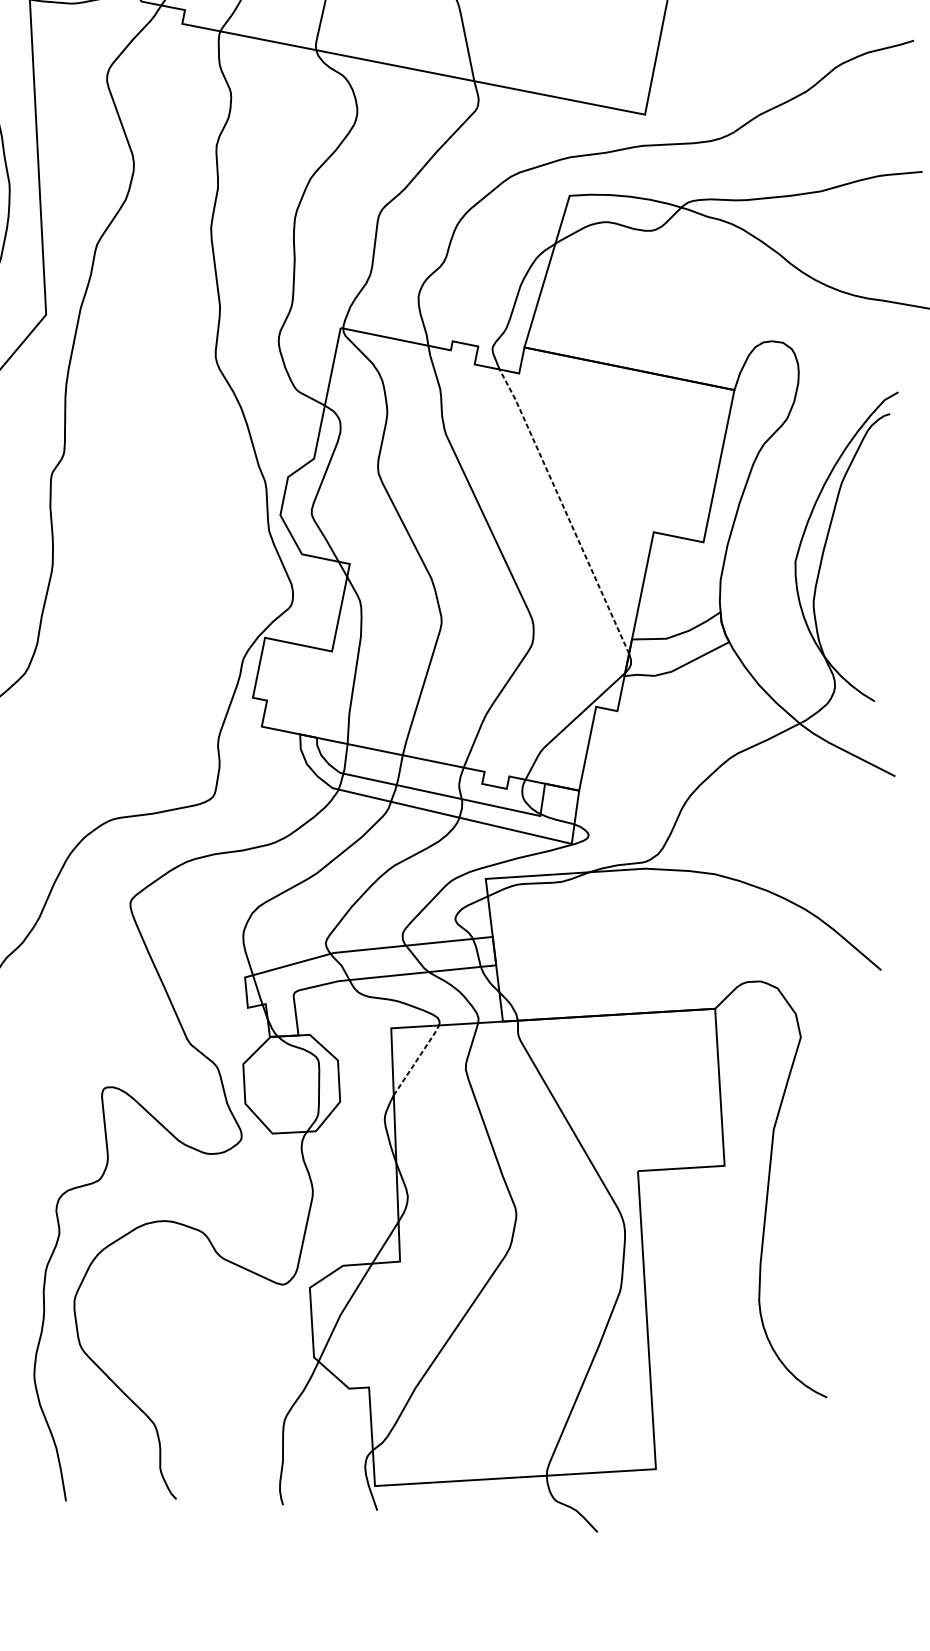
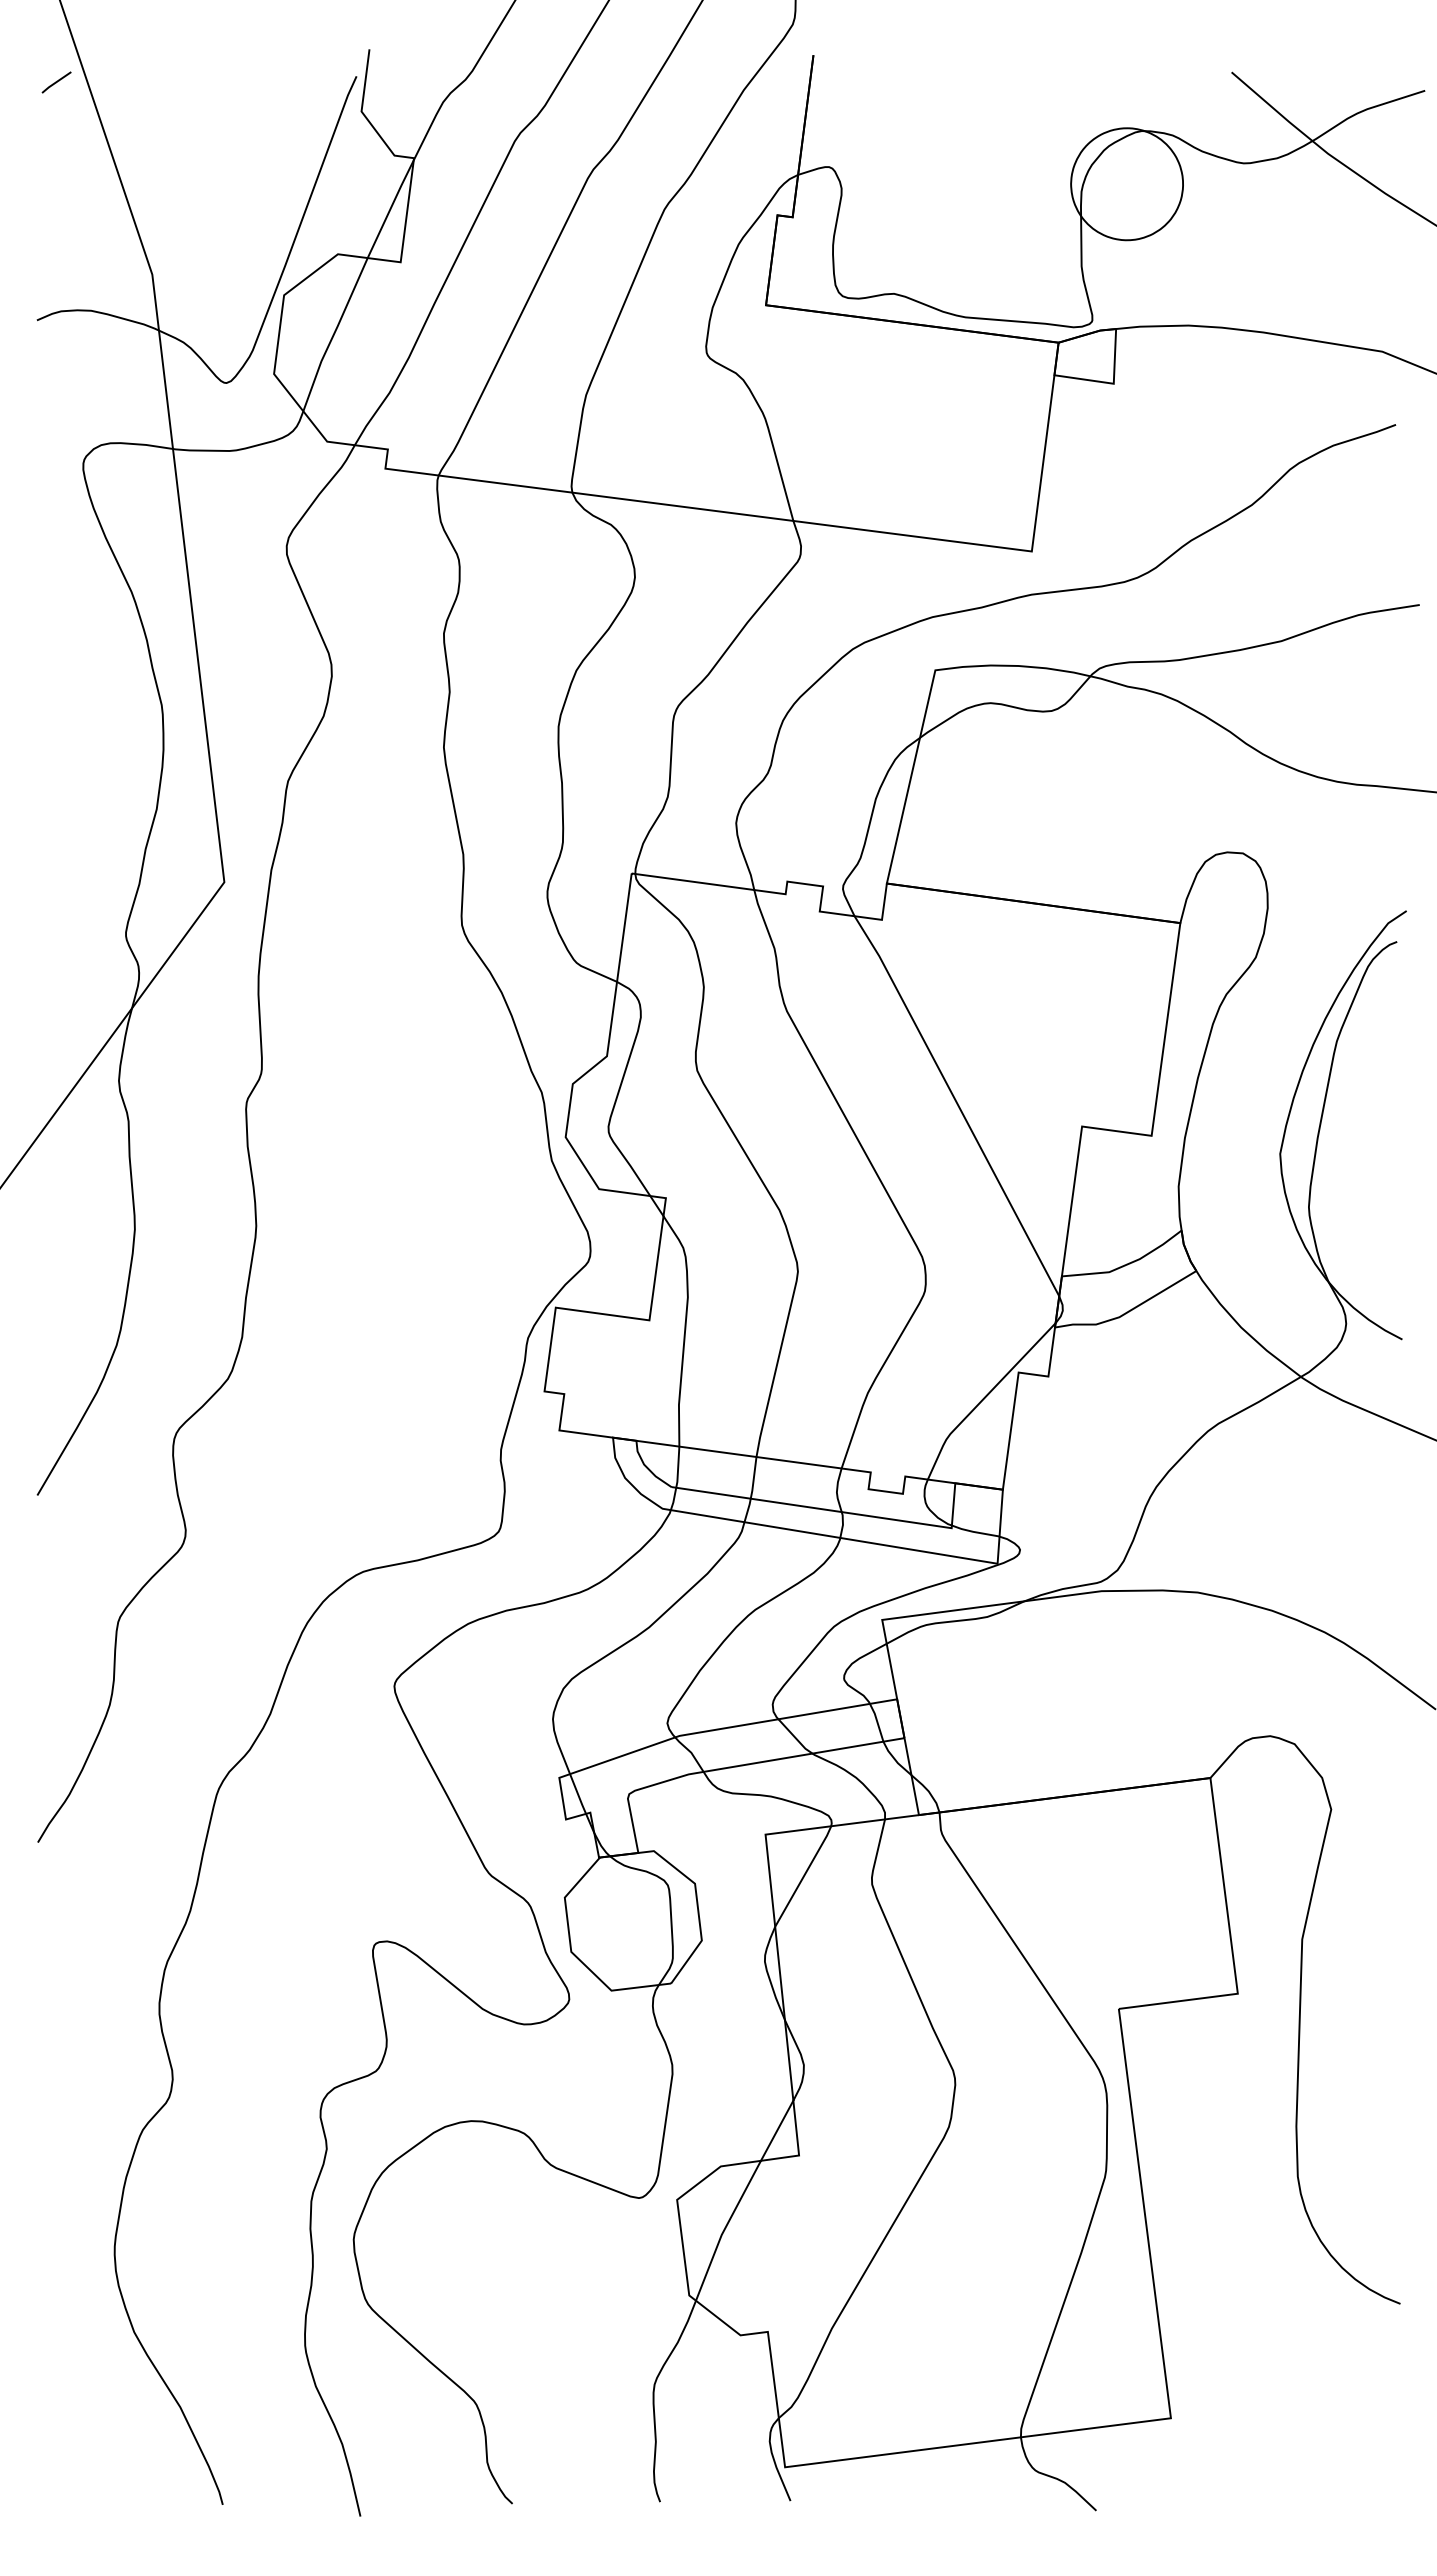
line: (564, 510) -> (957, 1104), dashed -> solid
line: (417, 1059) -> (804, 1875), dashed -> solid

